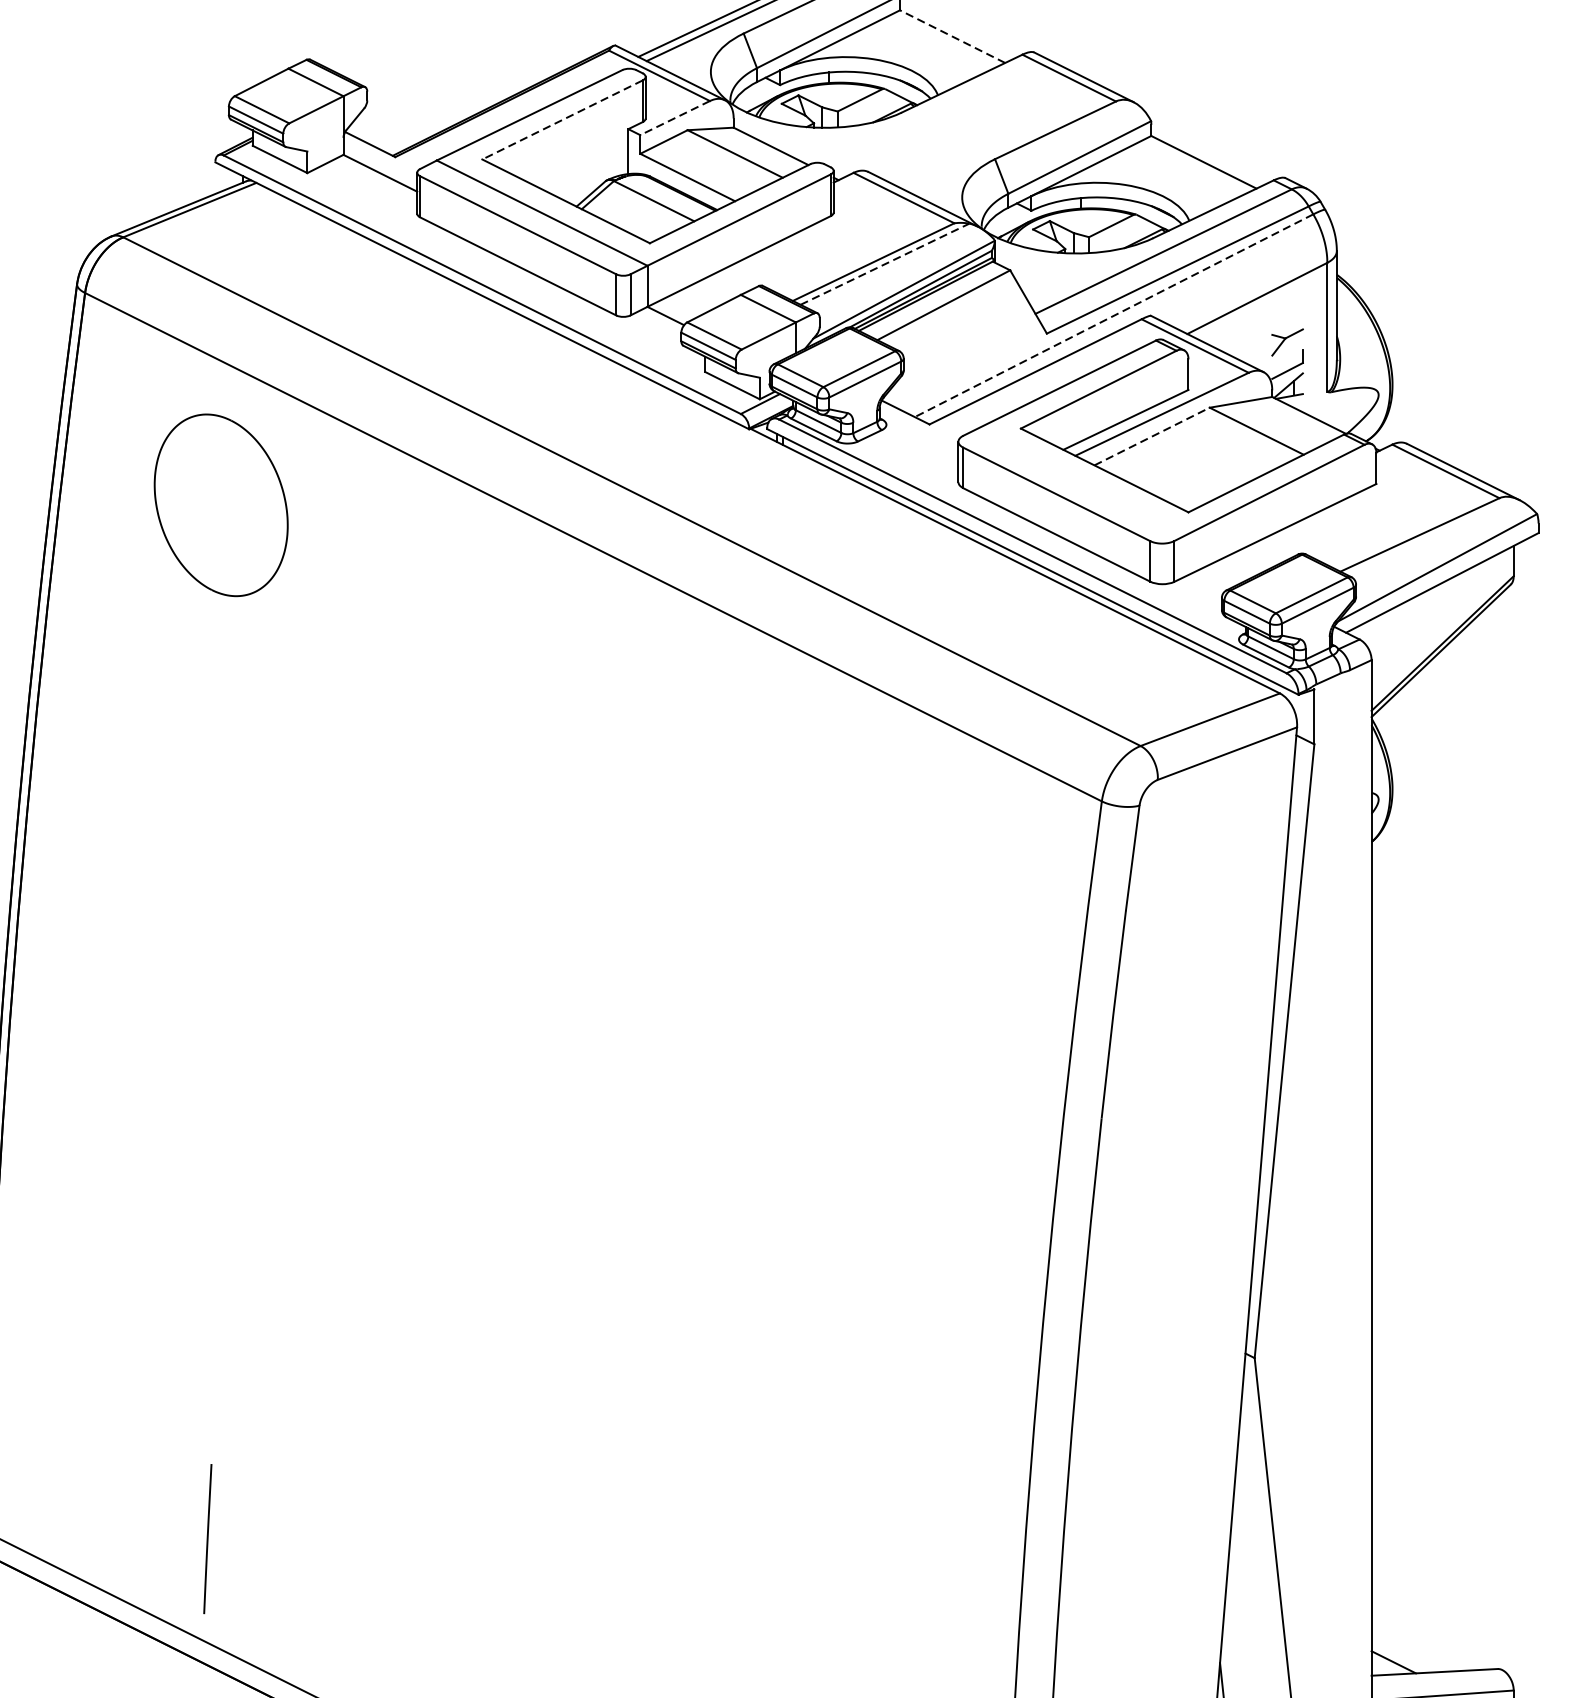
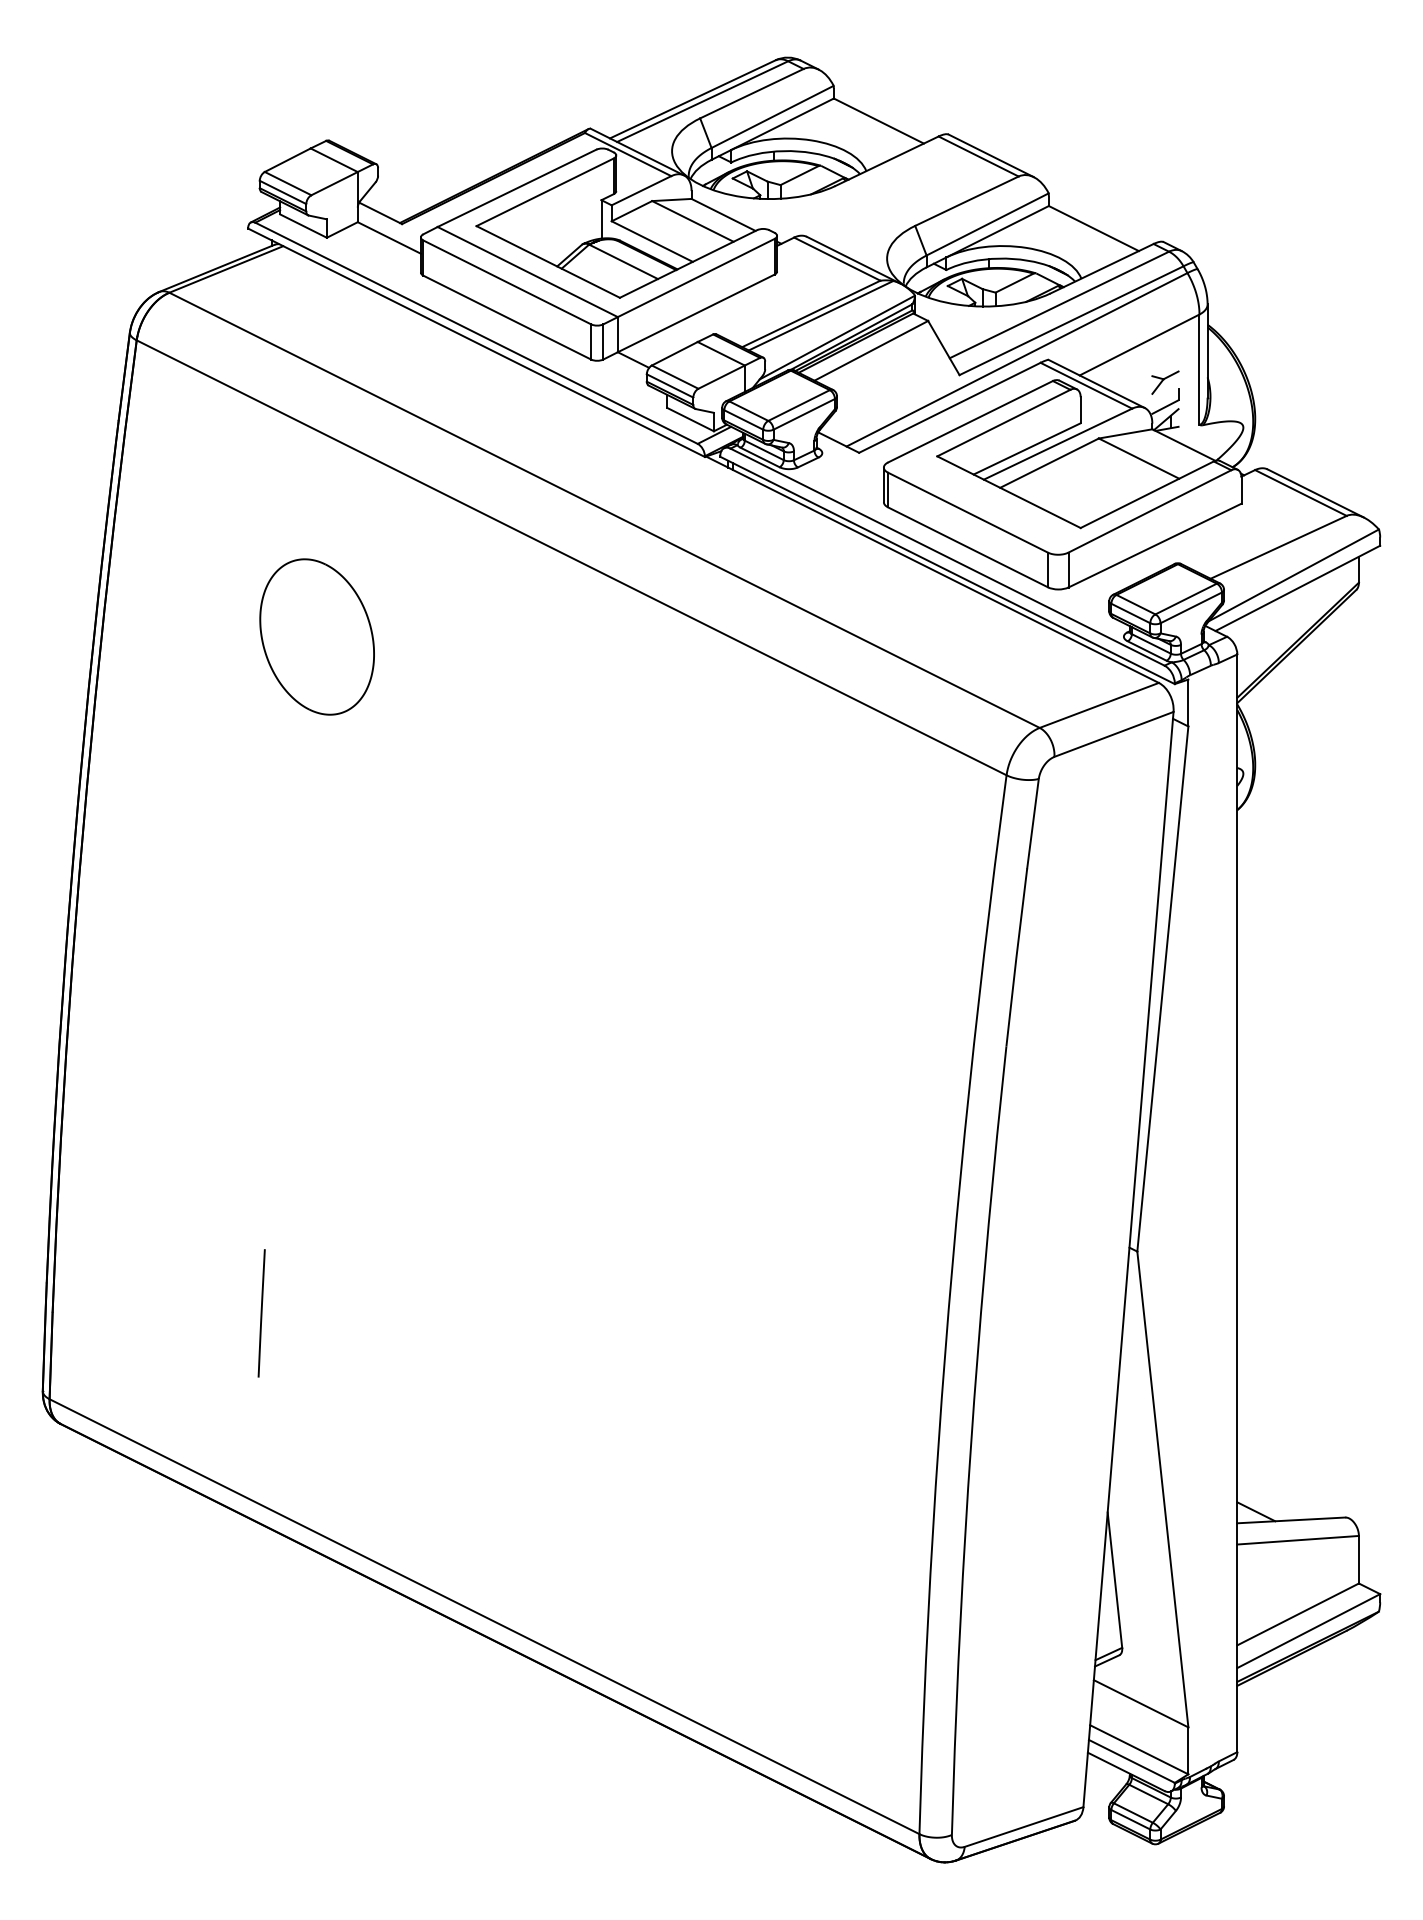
line: (952, 36) -> (878, 120), dashed -> solid
line: (675, 117) -> (641, 190), dashed -> solid
line: (561, 120) -> (544, 192), dashed -> solid
line: (885, 263) -> (821, 315), dashed -> solid
line: (1113, 316) -> (1016, 360), dashed -> solid
line: (1152, 435) -> (1049, 462), dashed -> solid
part: (220, 504) -> (316, 636), moved
line: (207, 1539) -> (261, 1313), moved

